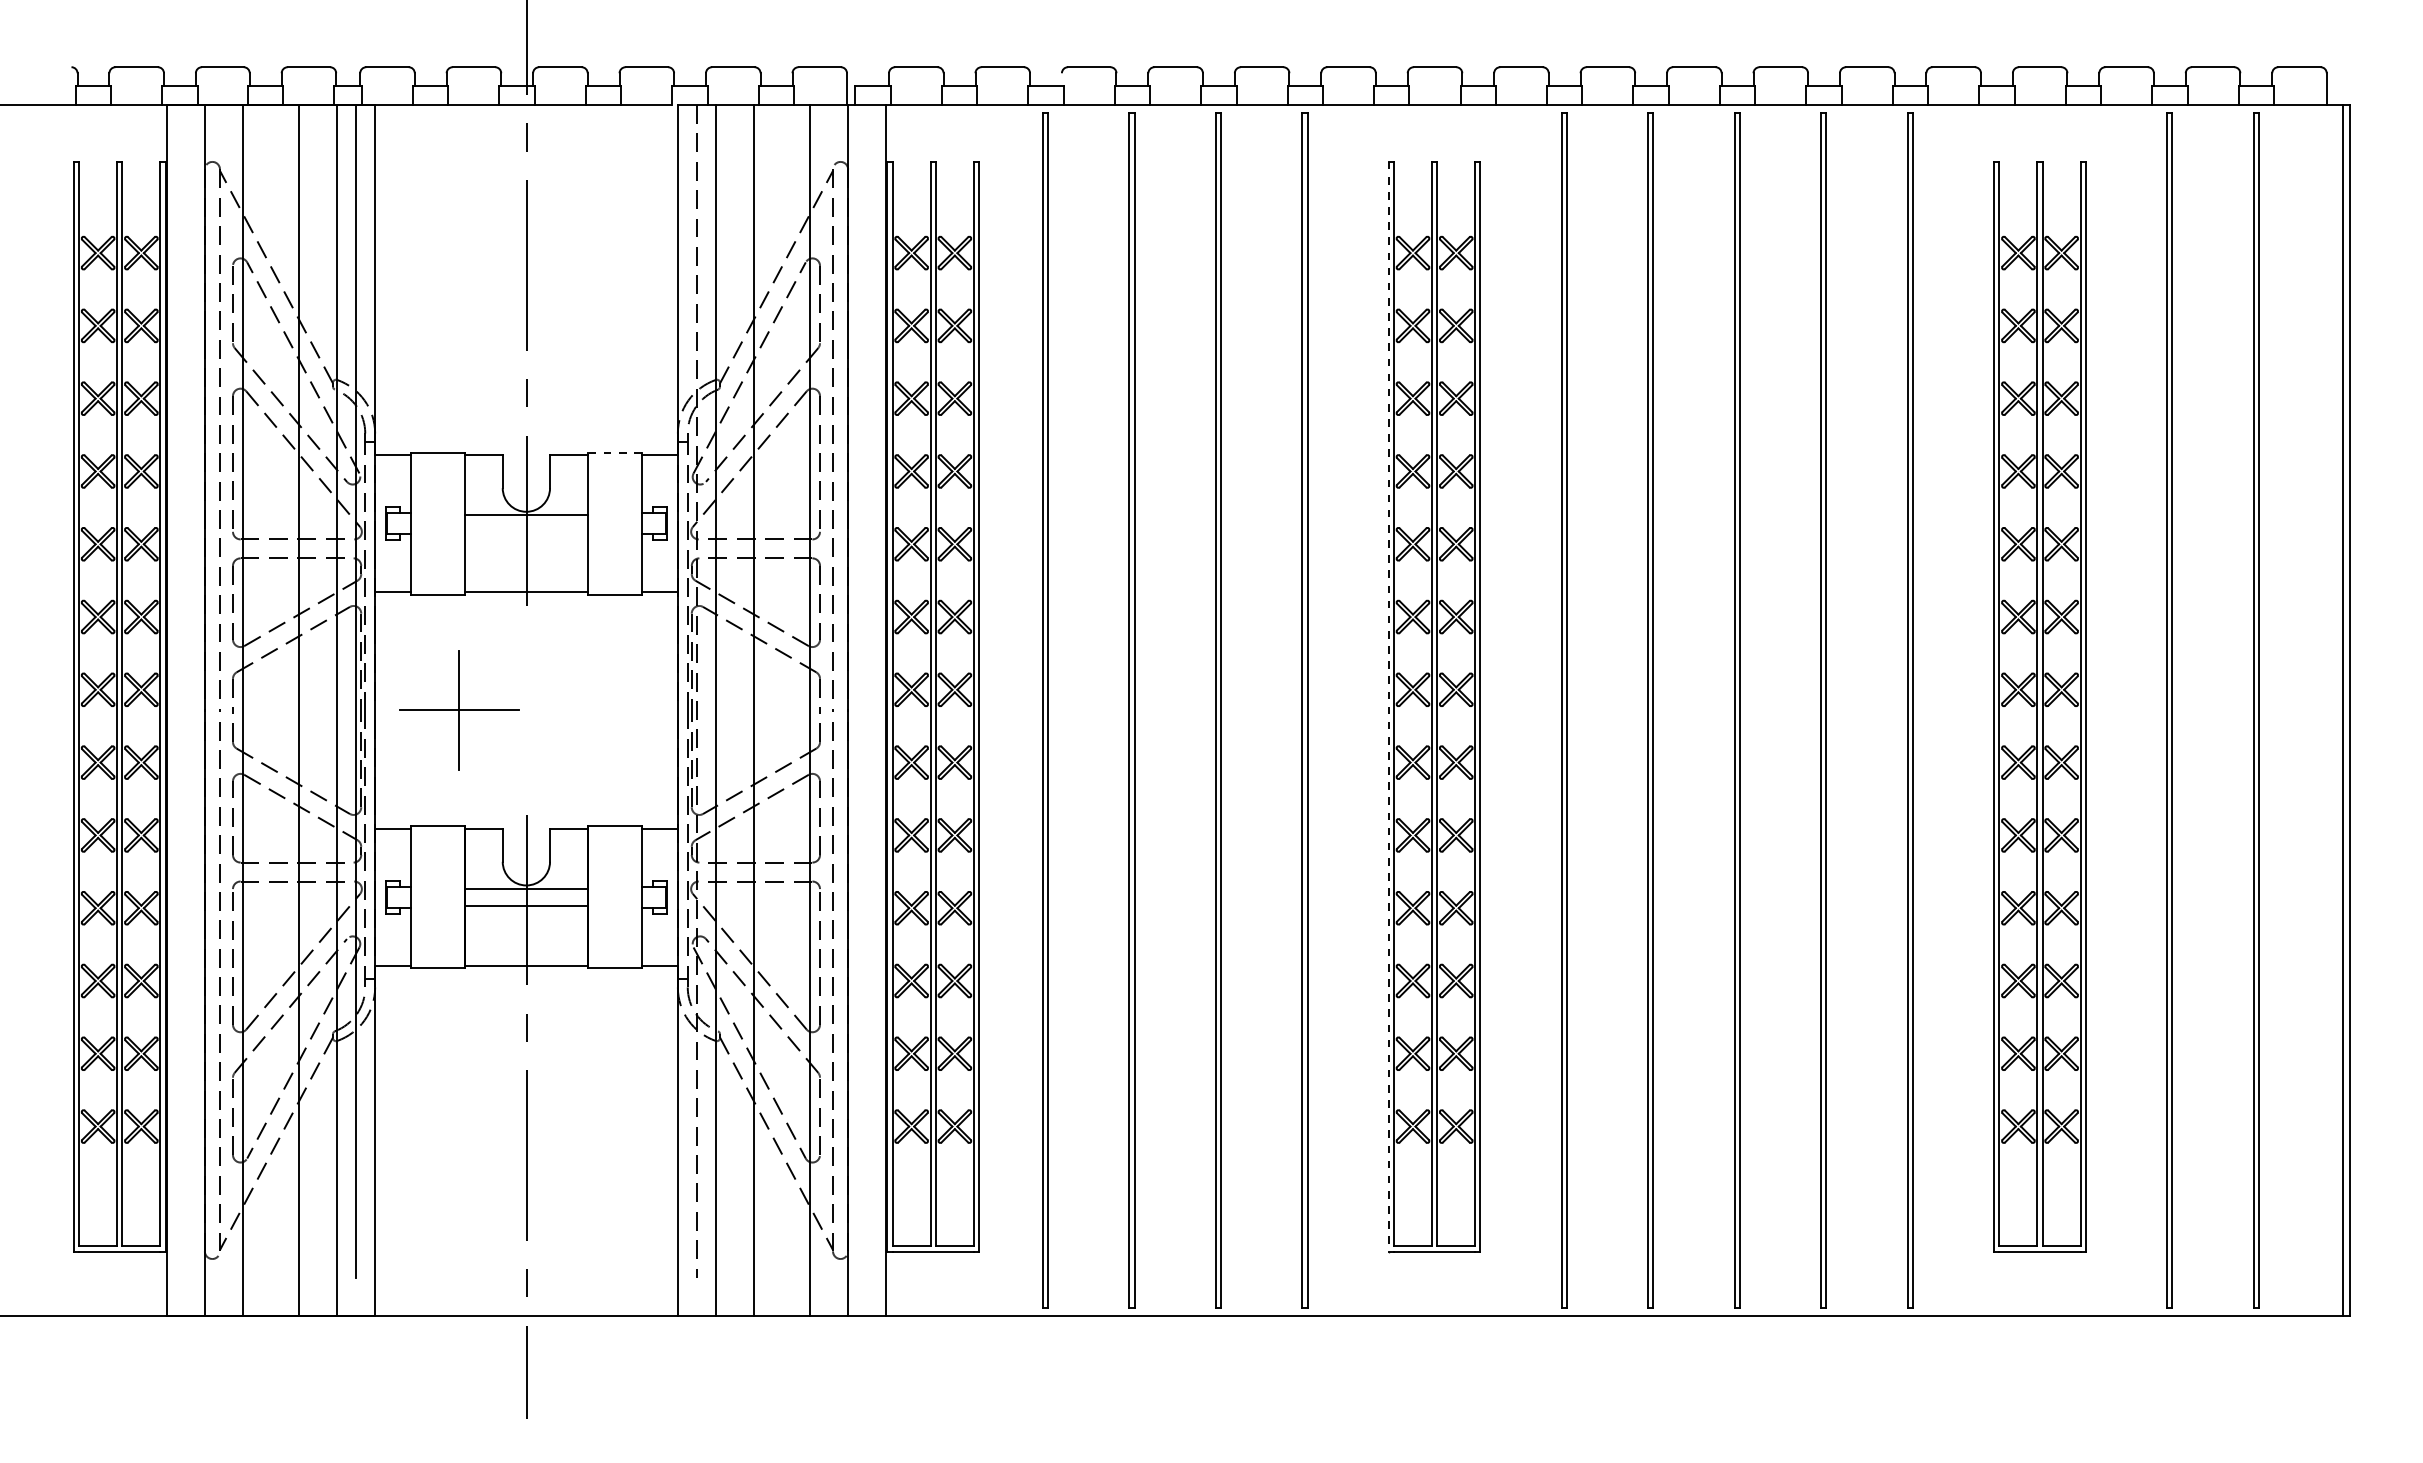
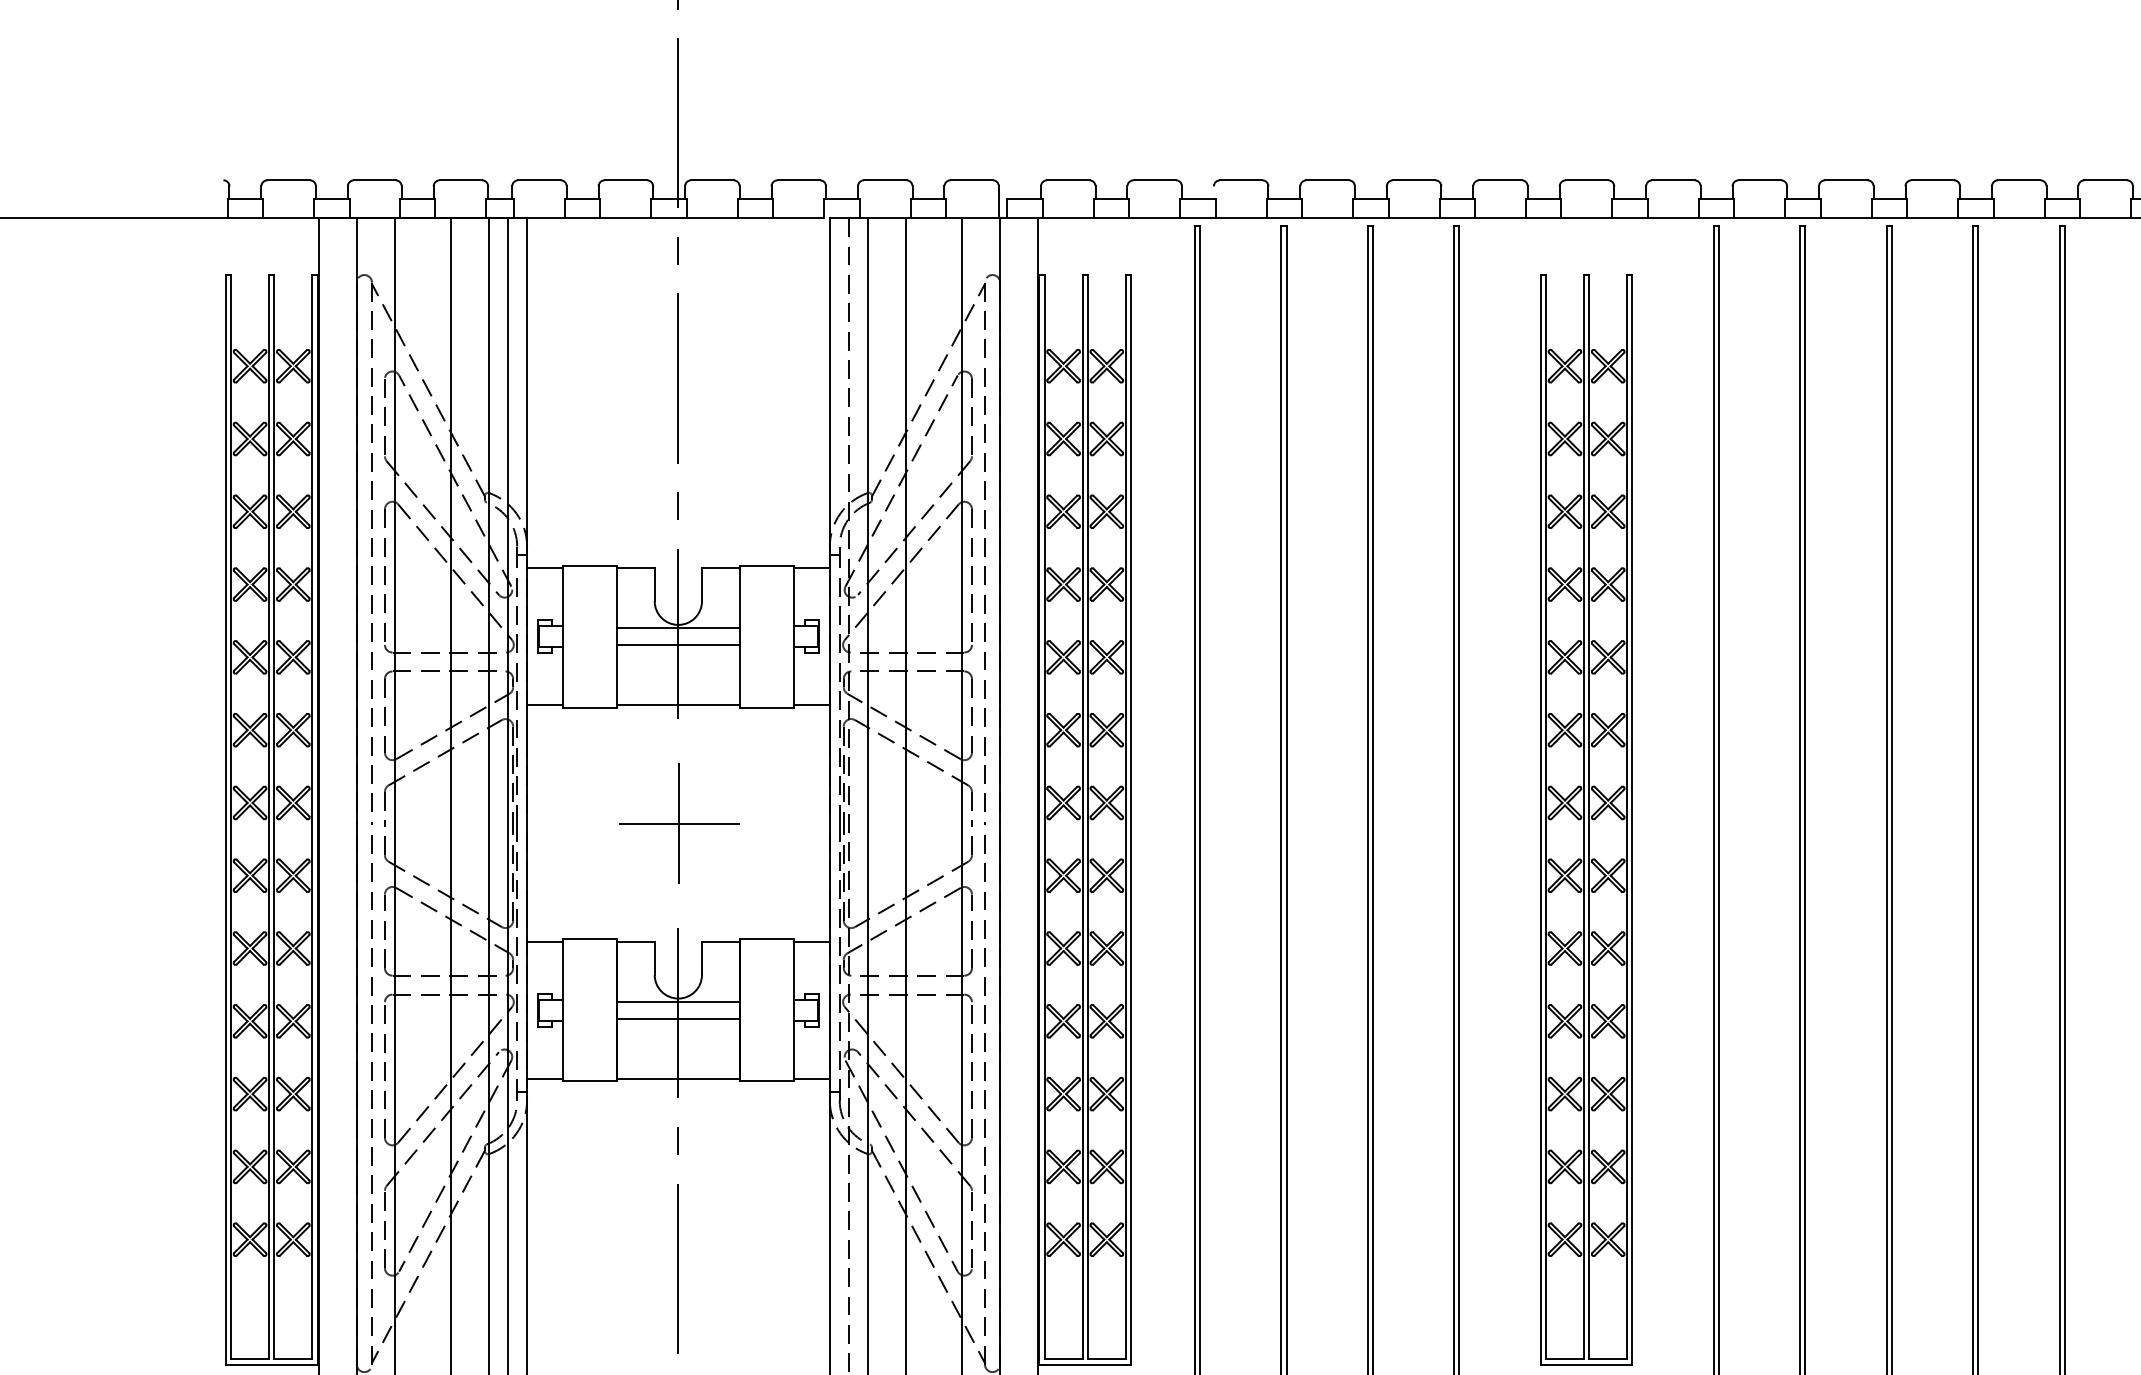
line: (614, 452) -> (766, 565), dashed -> solid
line: (526, 531) -> (678, 644), added
line: (1388, 706) -> (1540, 819), dashed -> solid
part: (459, 710) -> (679, 823), moved

